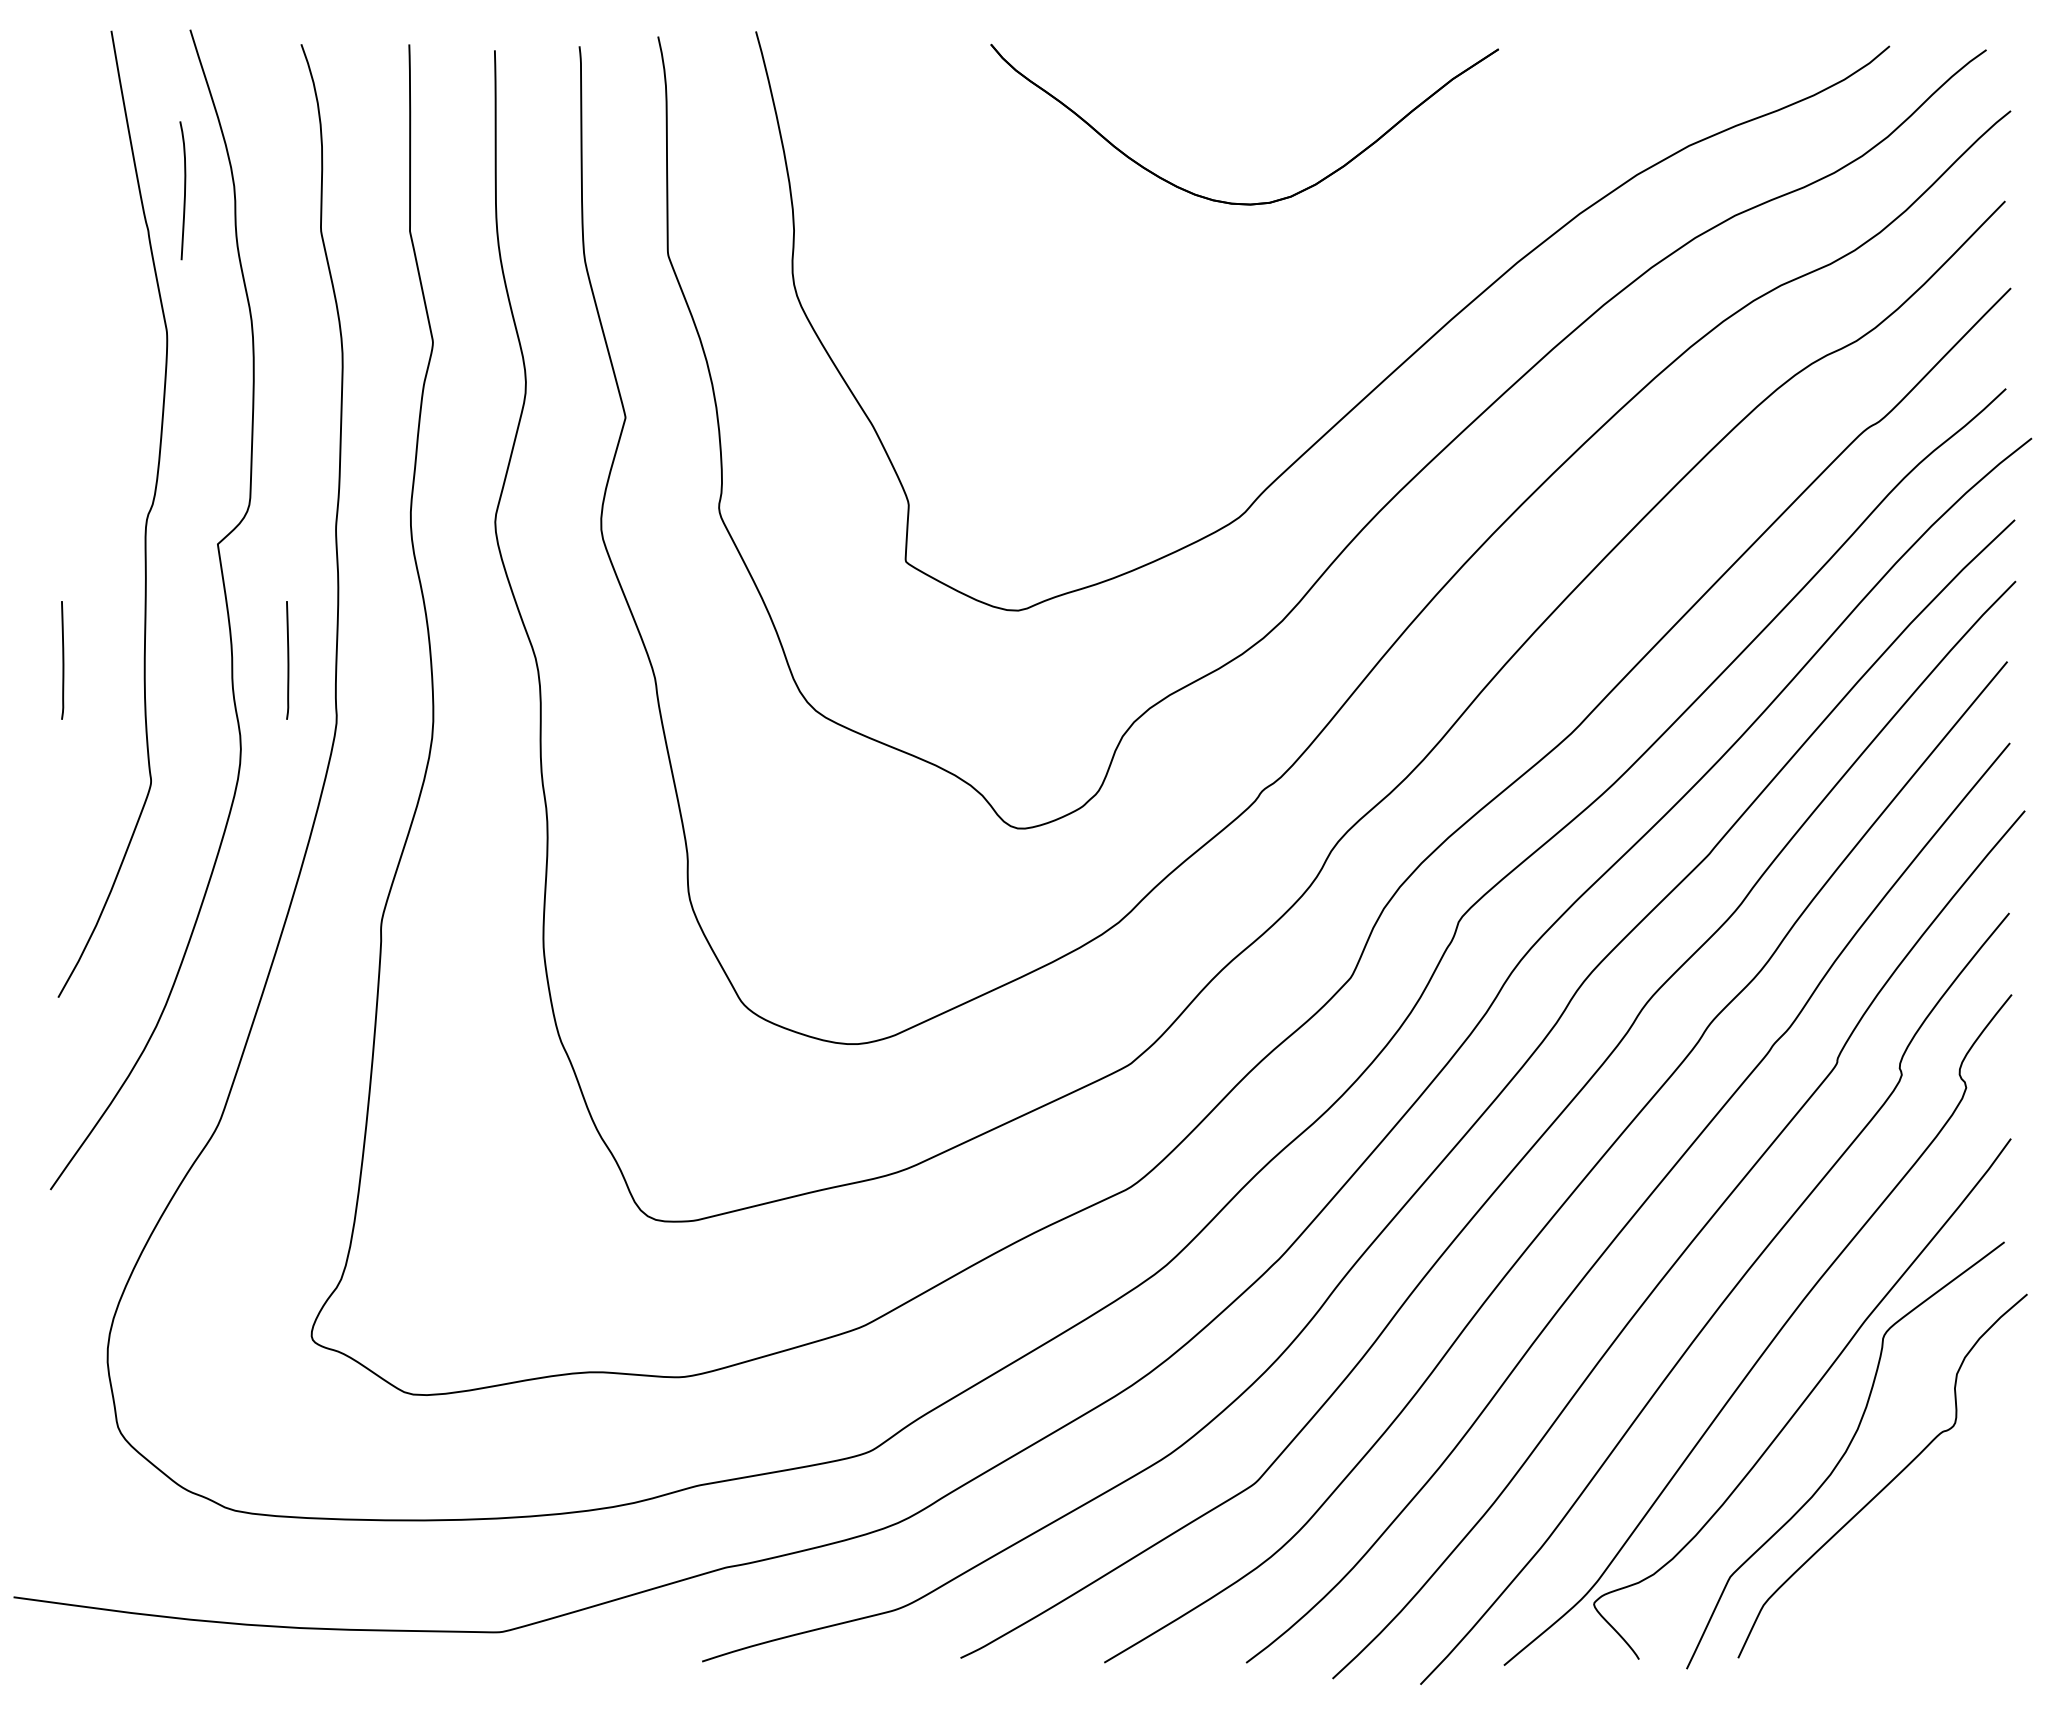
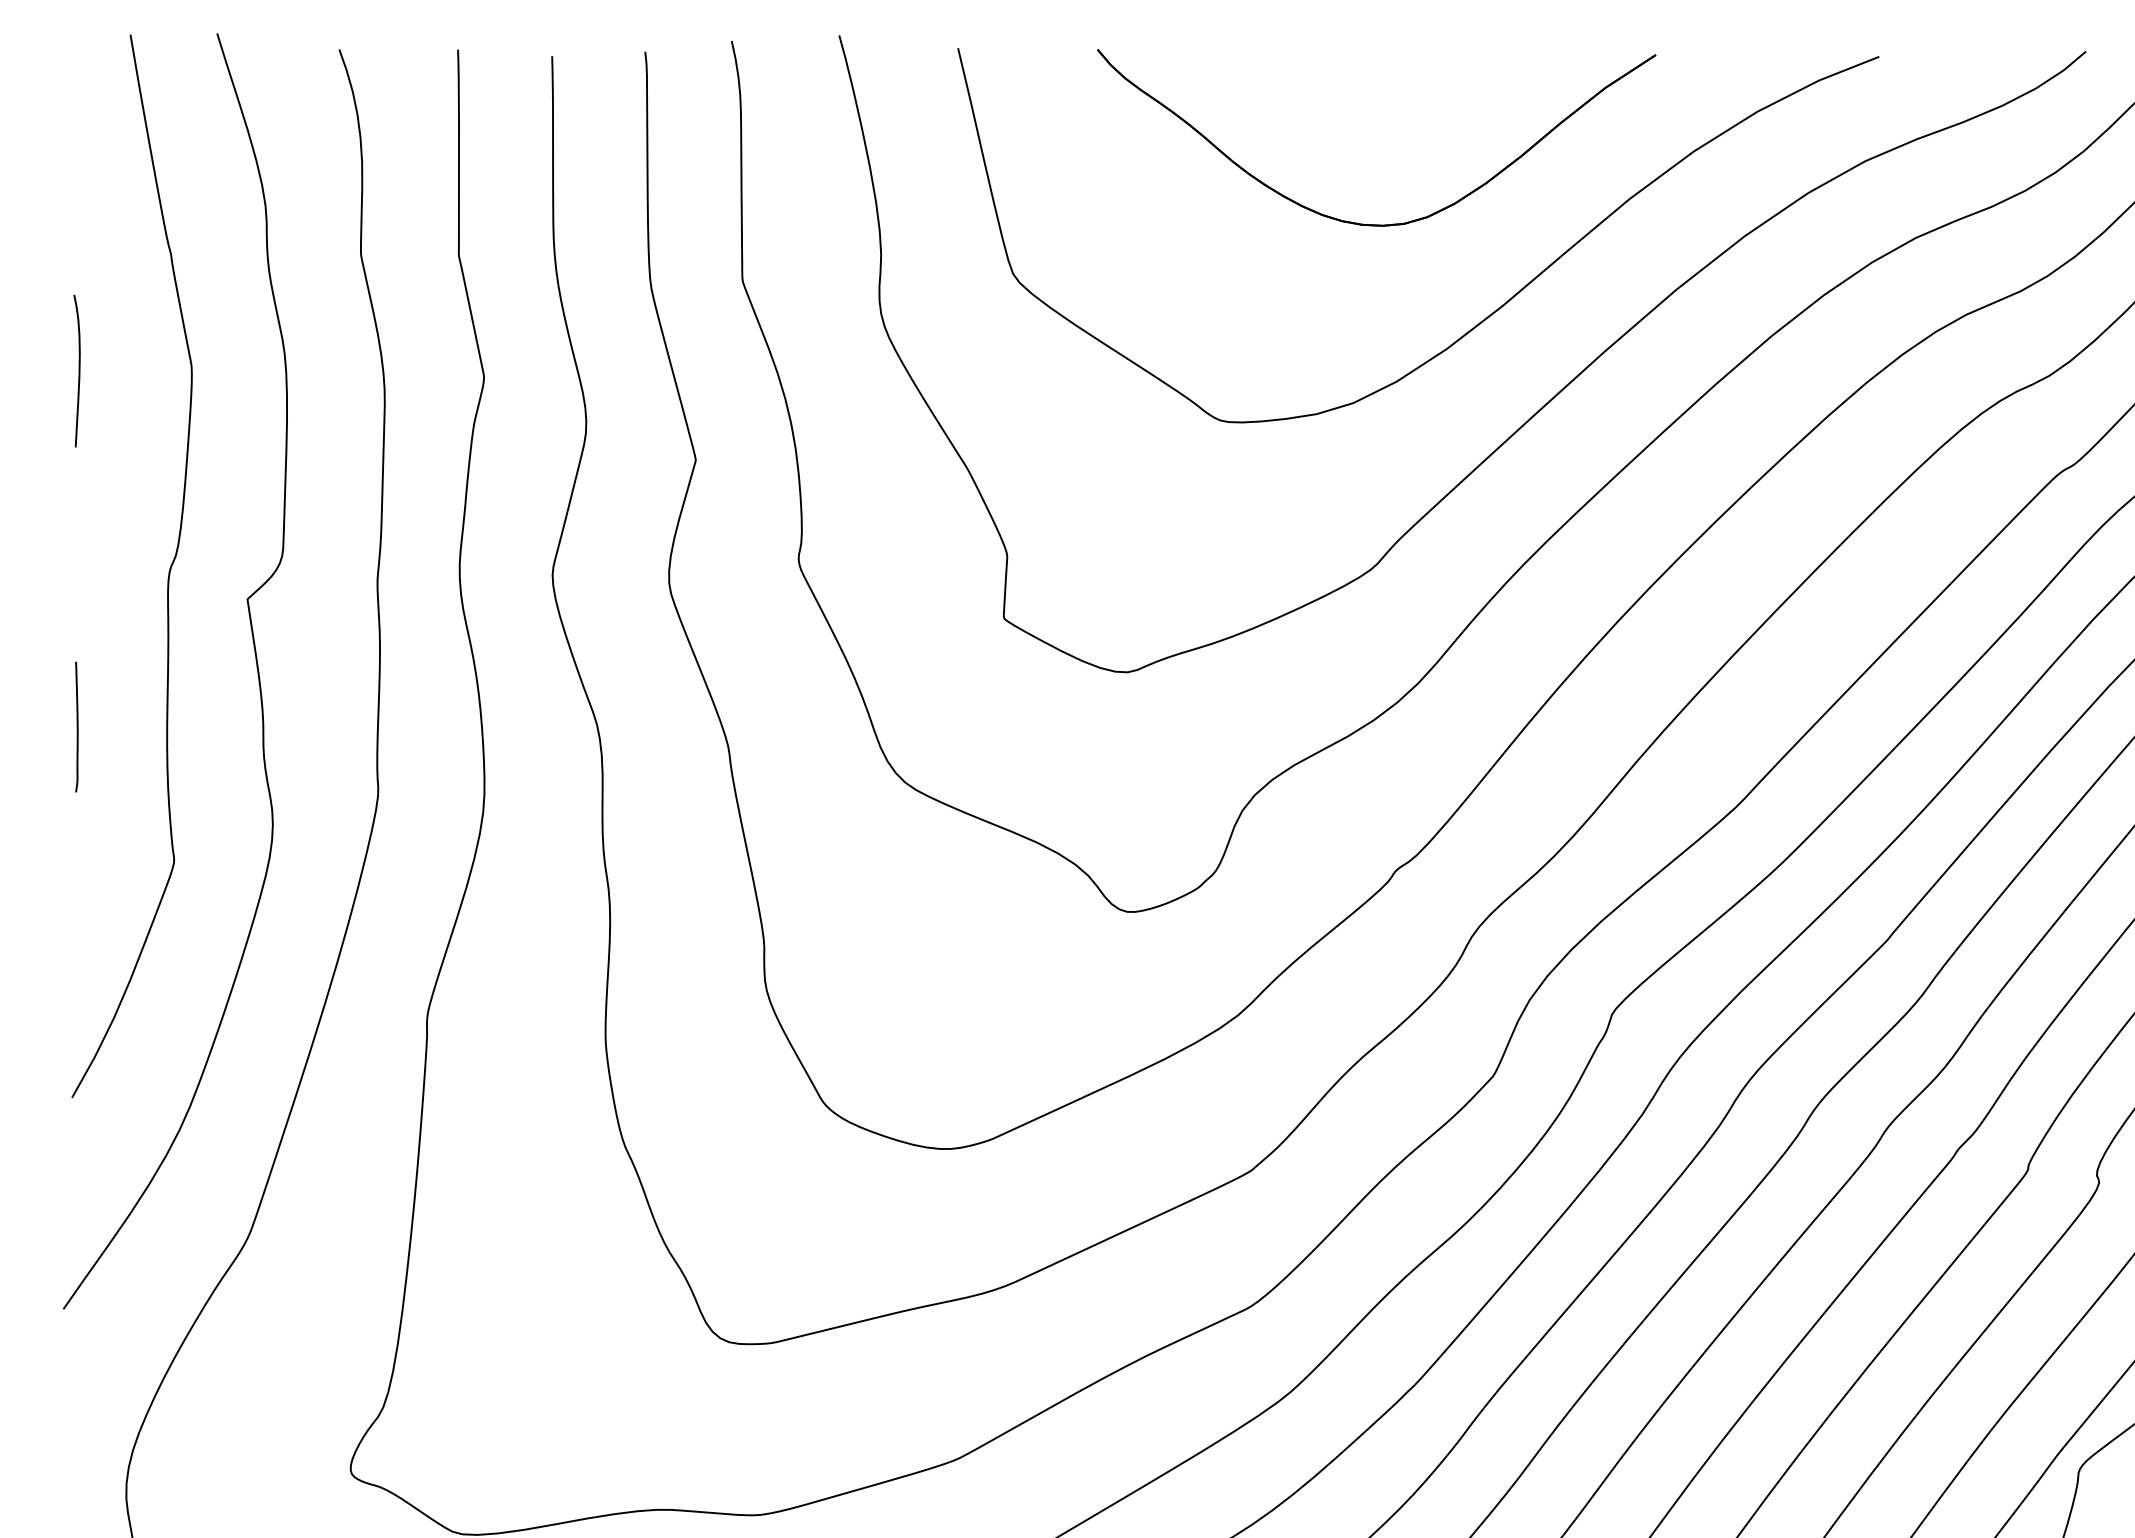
curve: (184, 190) -> (78, 370), moved
curve: (1340, 290) -> (1481, 320), added
line: (287, 660) -> (324, 727), removed

